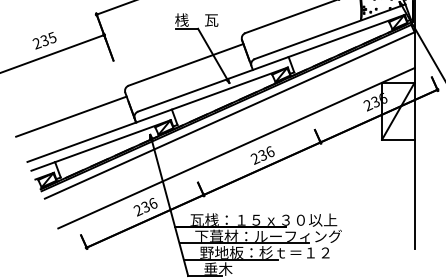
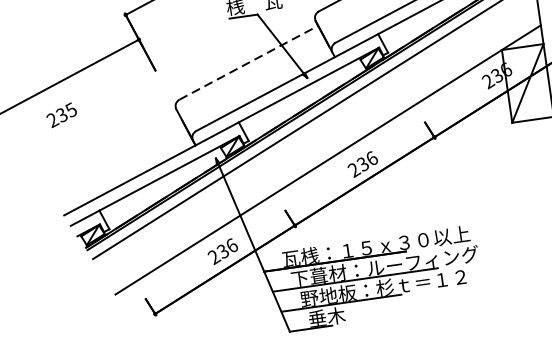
text: (44, 40) -> (61, 114), moved
line: (186, 64) -> (249, 62), solid -> dashed
line: (71, 116) -> (112, 149), removed

